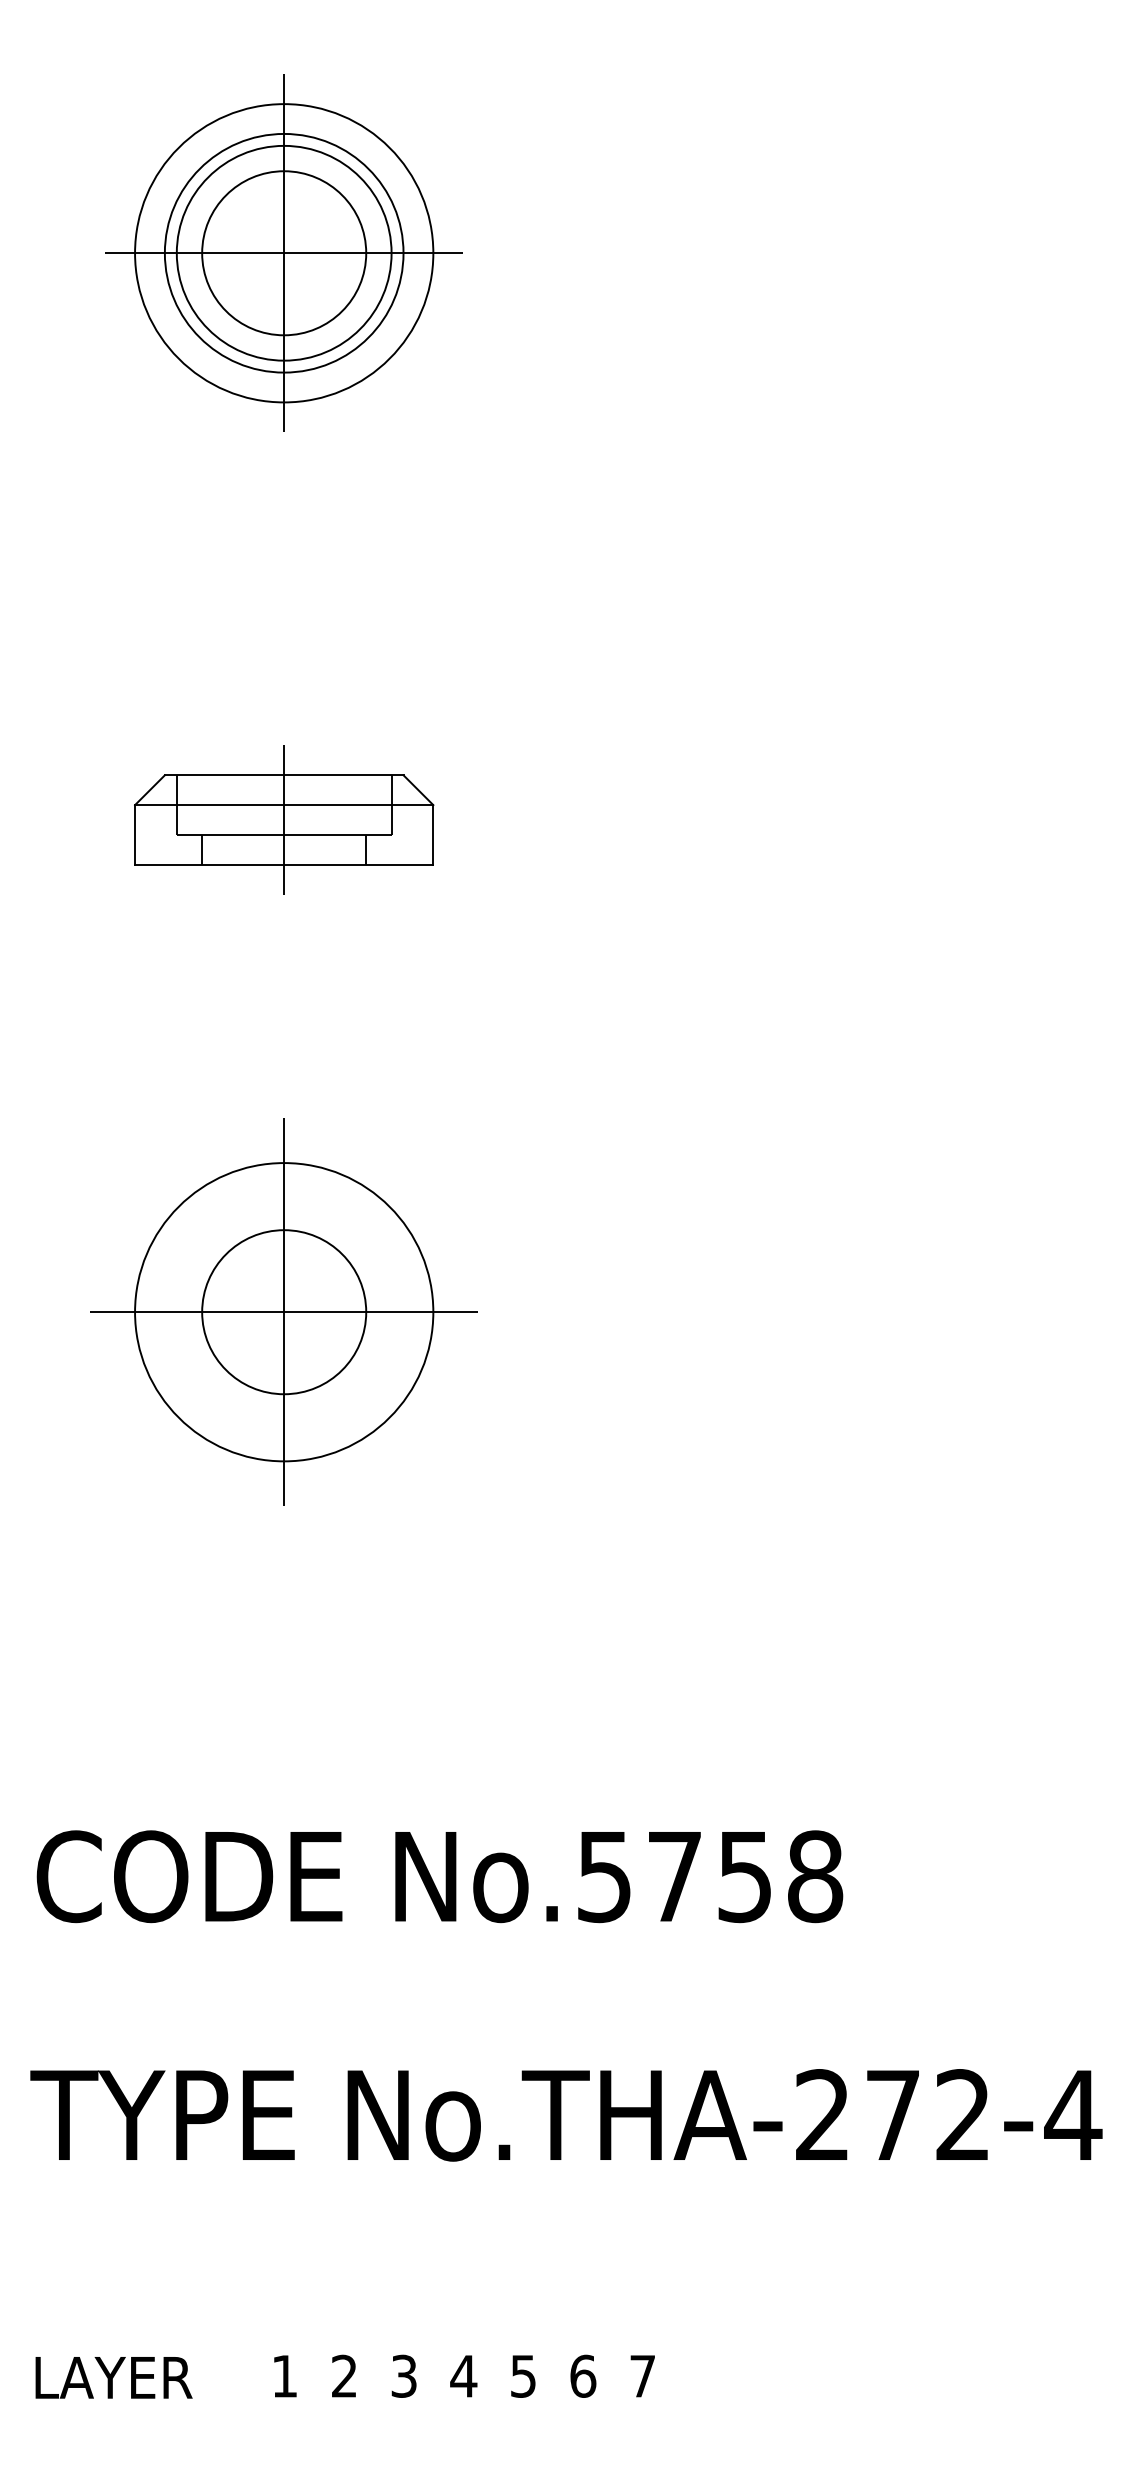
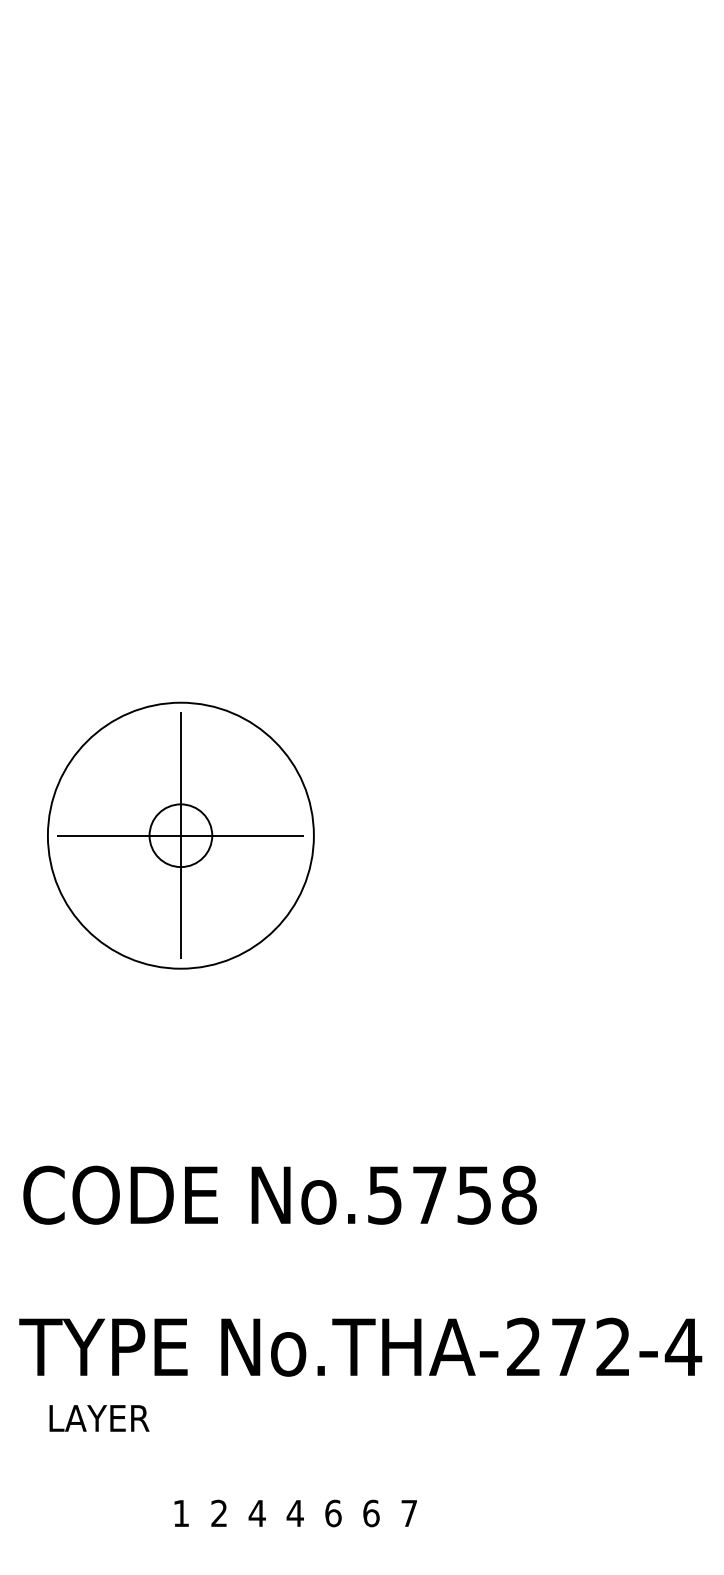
part: (283, 252) -> (180, 160), removed
part: (283, 820) -> (180, 522), removed
circle: (283, 1311) -> (180, 835), size x0.6
circle: (283, 1311) -> (180, 835), size x1.4
text: (402, 2376) -> (256, 1513), 3 -> 4
text: (523, 2376) -> (333, 1513), 5 -> 6
text: (113, 2377) -> (99, 1418), moved

